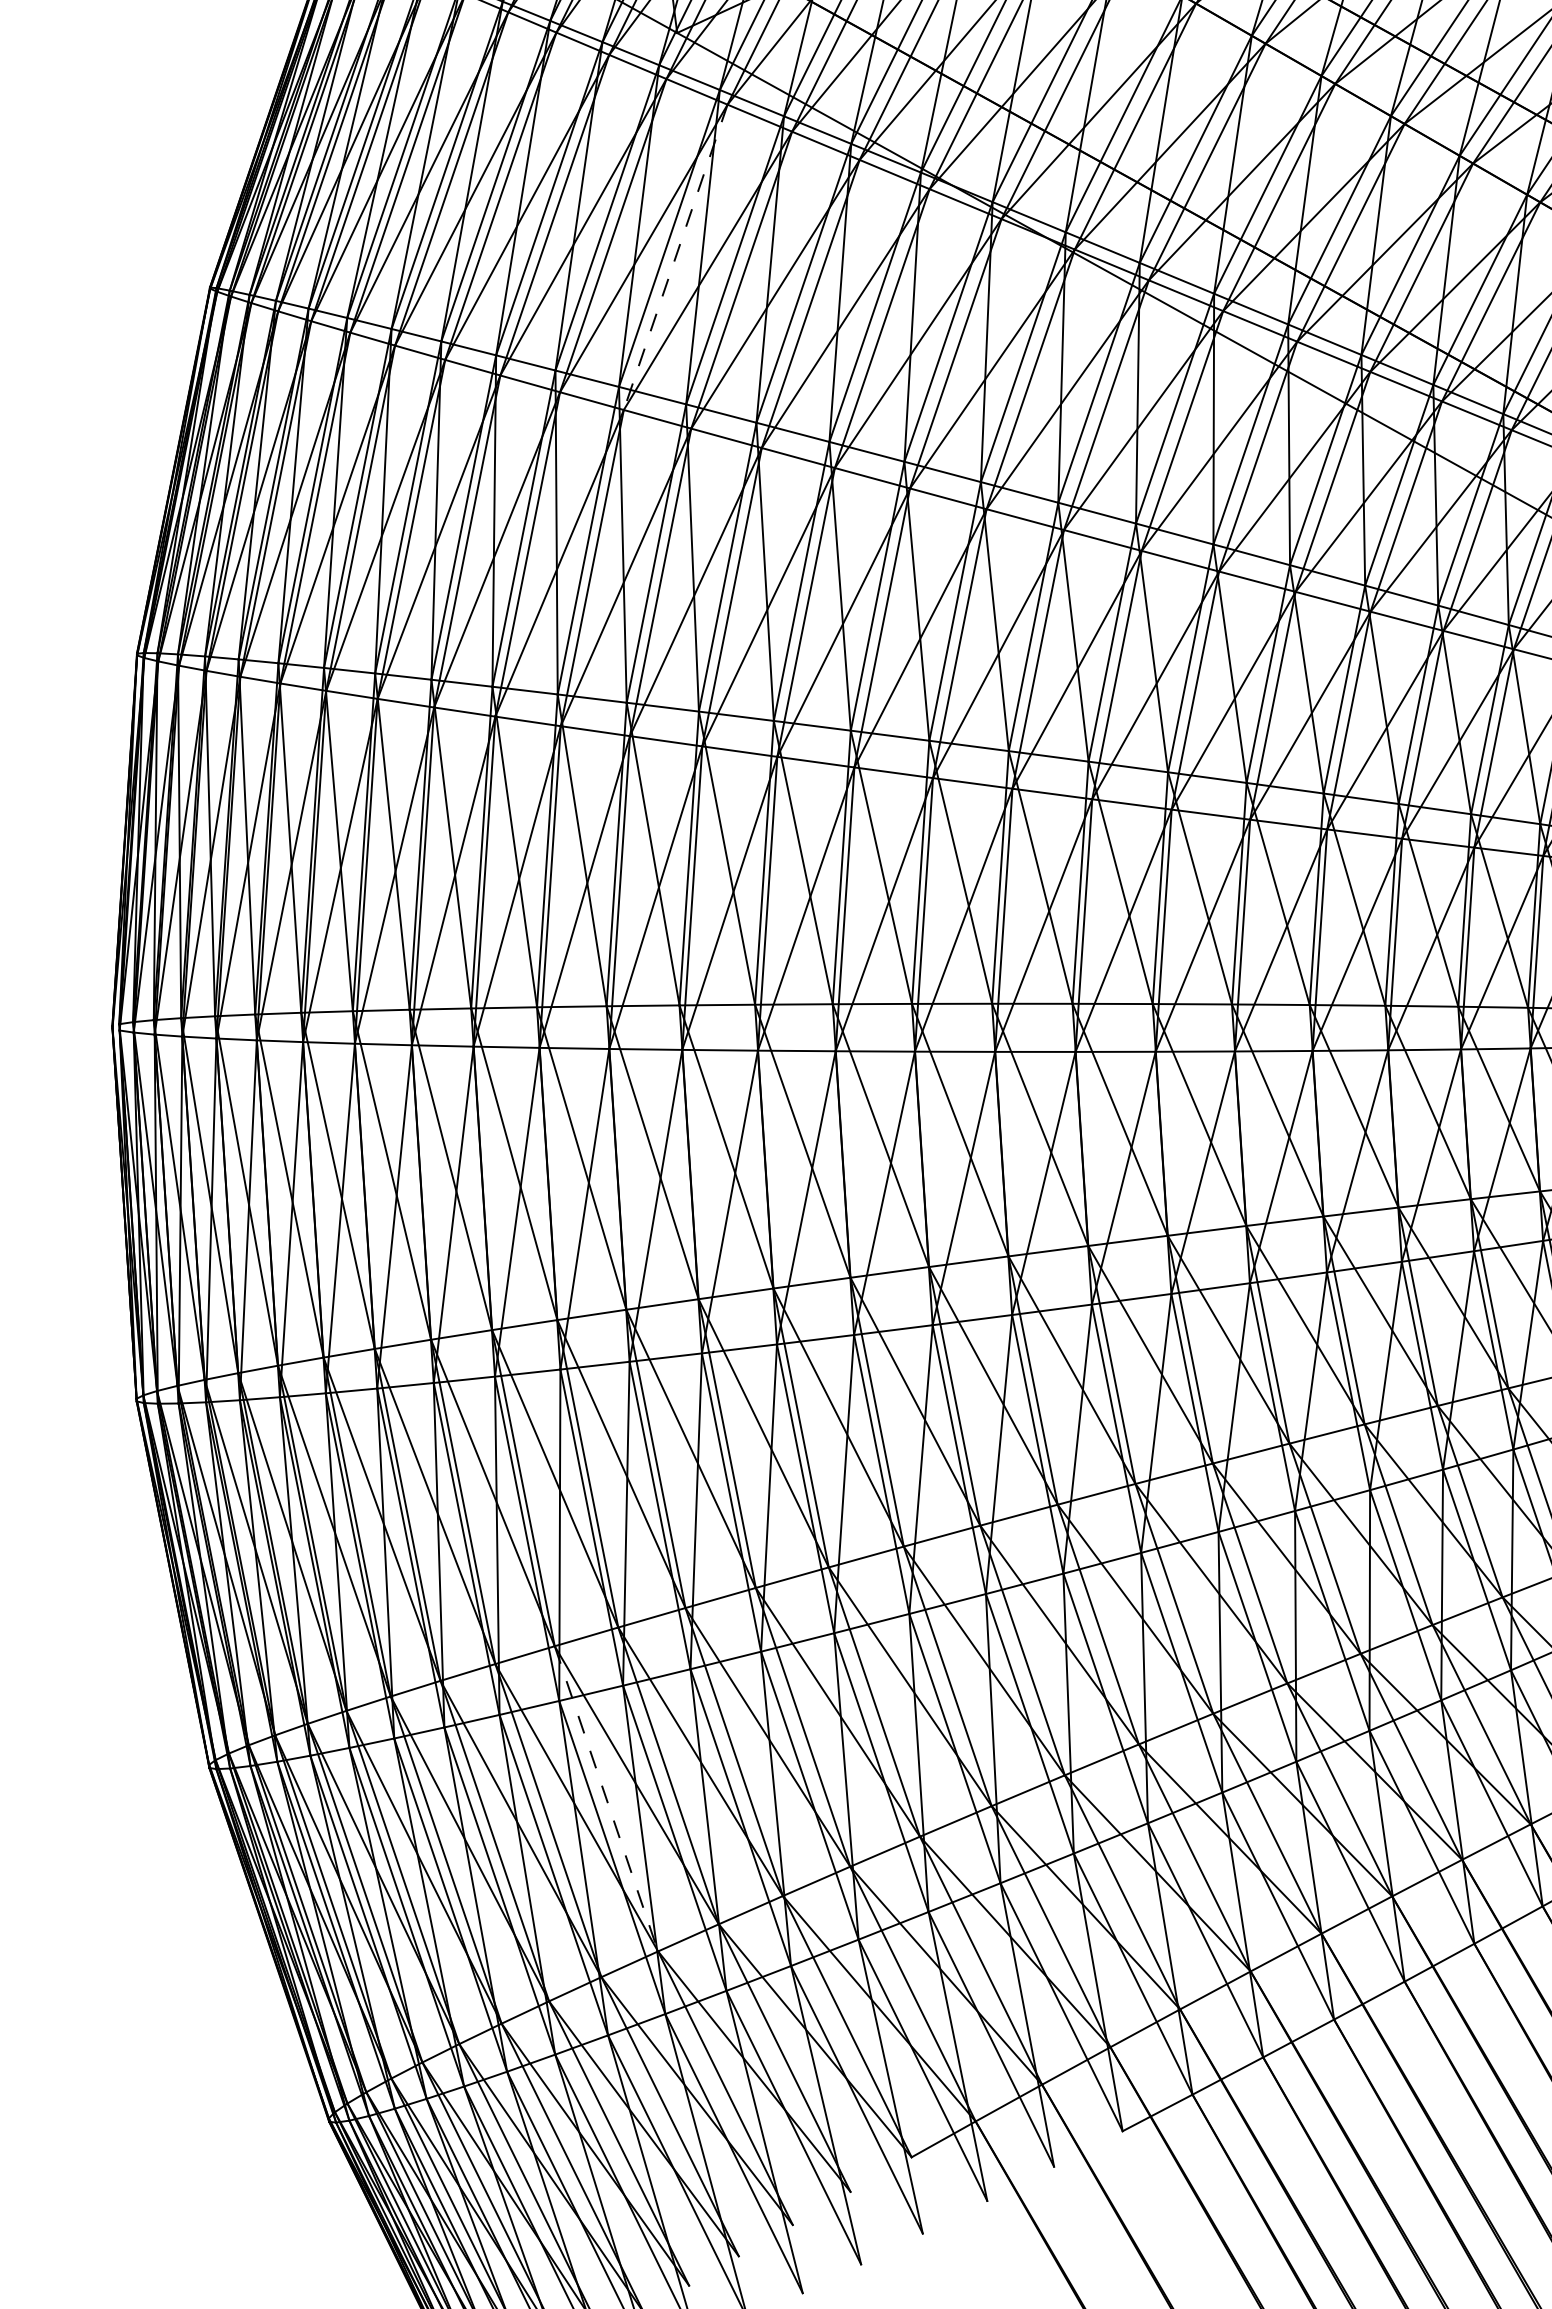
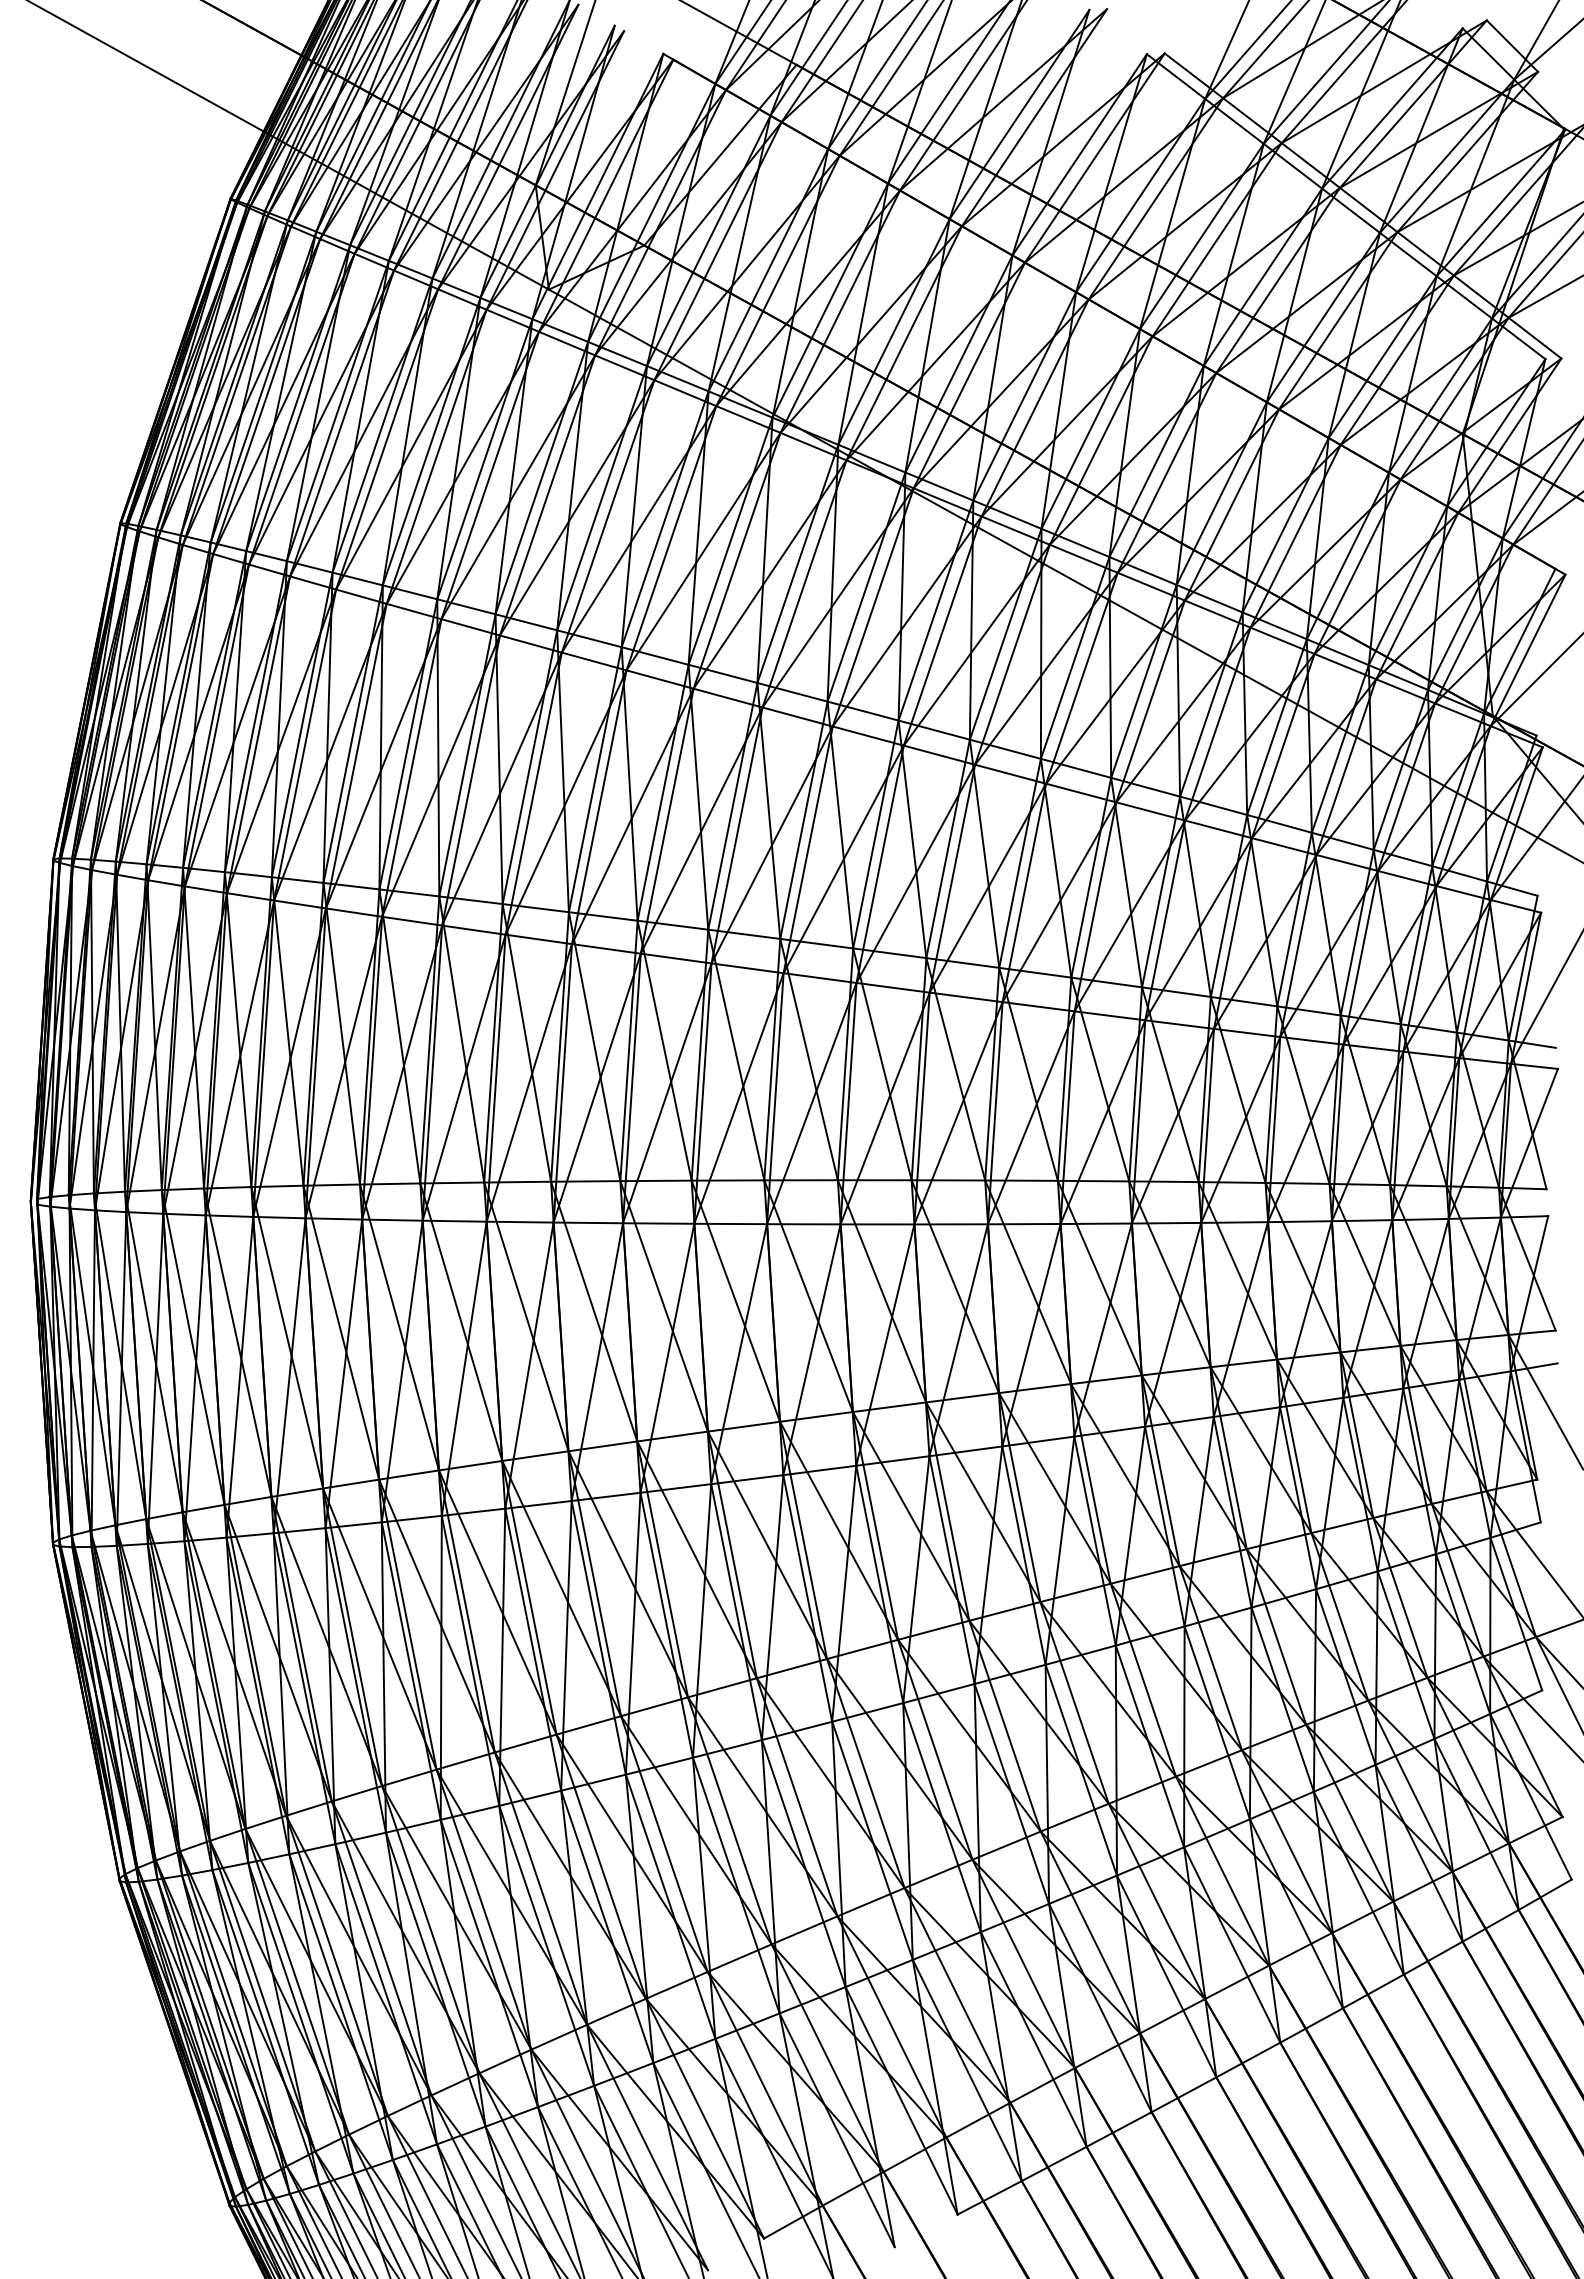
line: (675, 257) -> (547, 495), dashed -> solid
line: (606, 1798) -> (484, 1909), dashed -> solid

